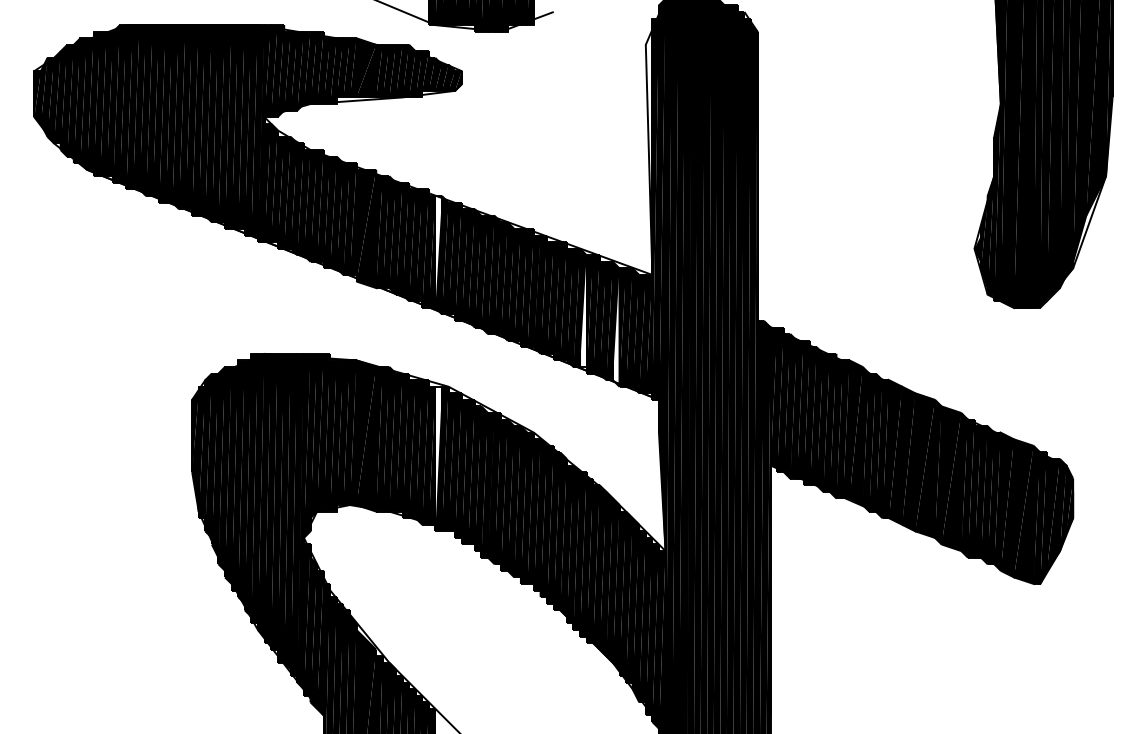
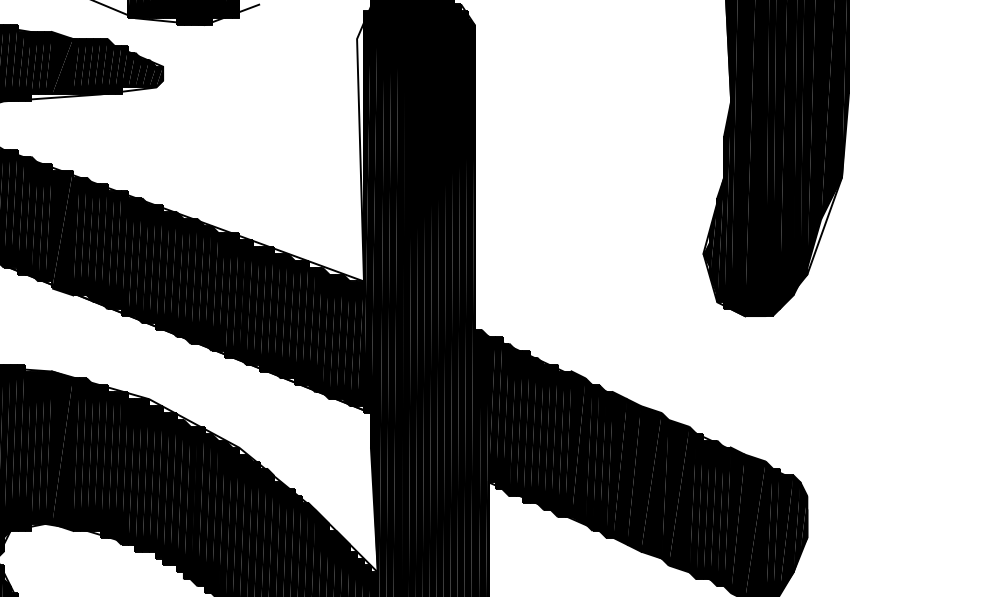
fill: (438, 251) -> (138, 256), added
fill: (583, 310) -> (291, 318), added
fill: (615, 327) -> (325, 336), added
fill: (438, 458) -> (138, 474), added

